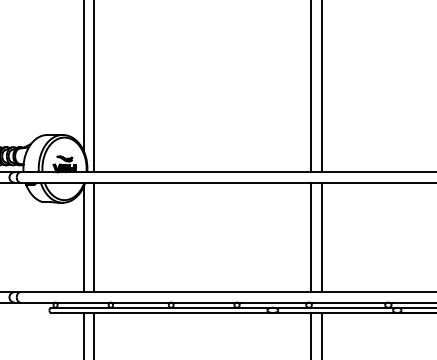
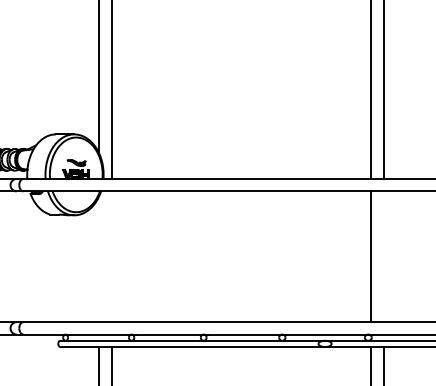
line: (94, 237) -> (112, 256), removed
line: (321, 237) -> (383, 256), removed
line: (83, 239) -> (98, 259), removed

